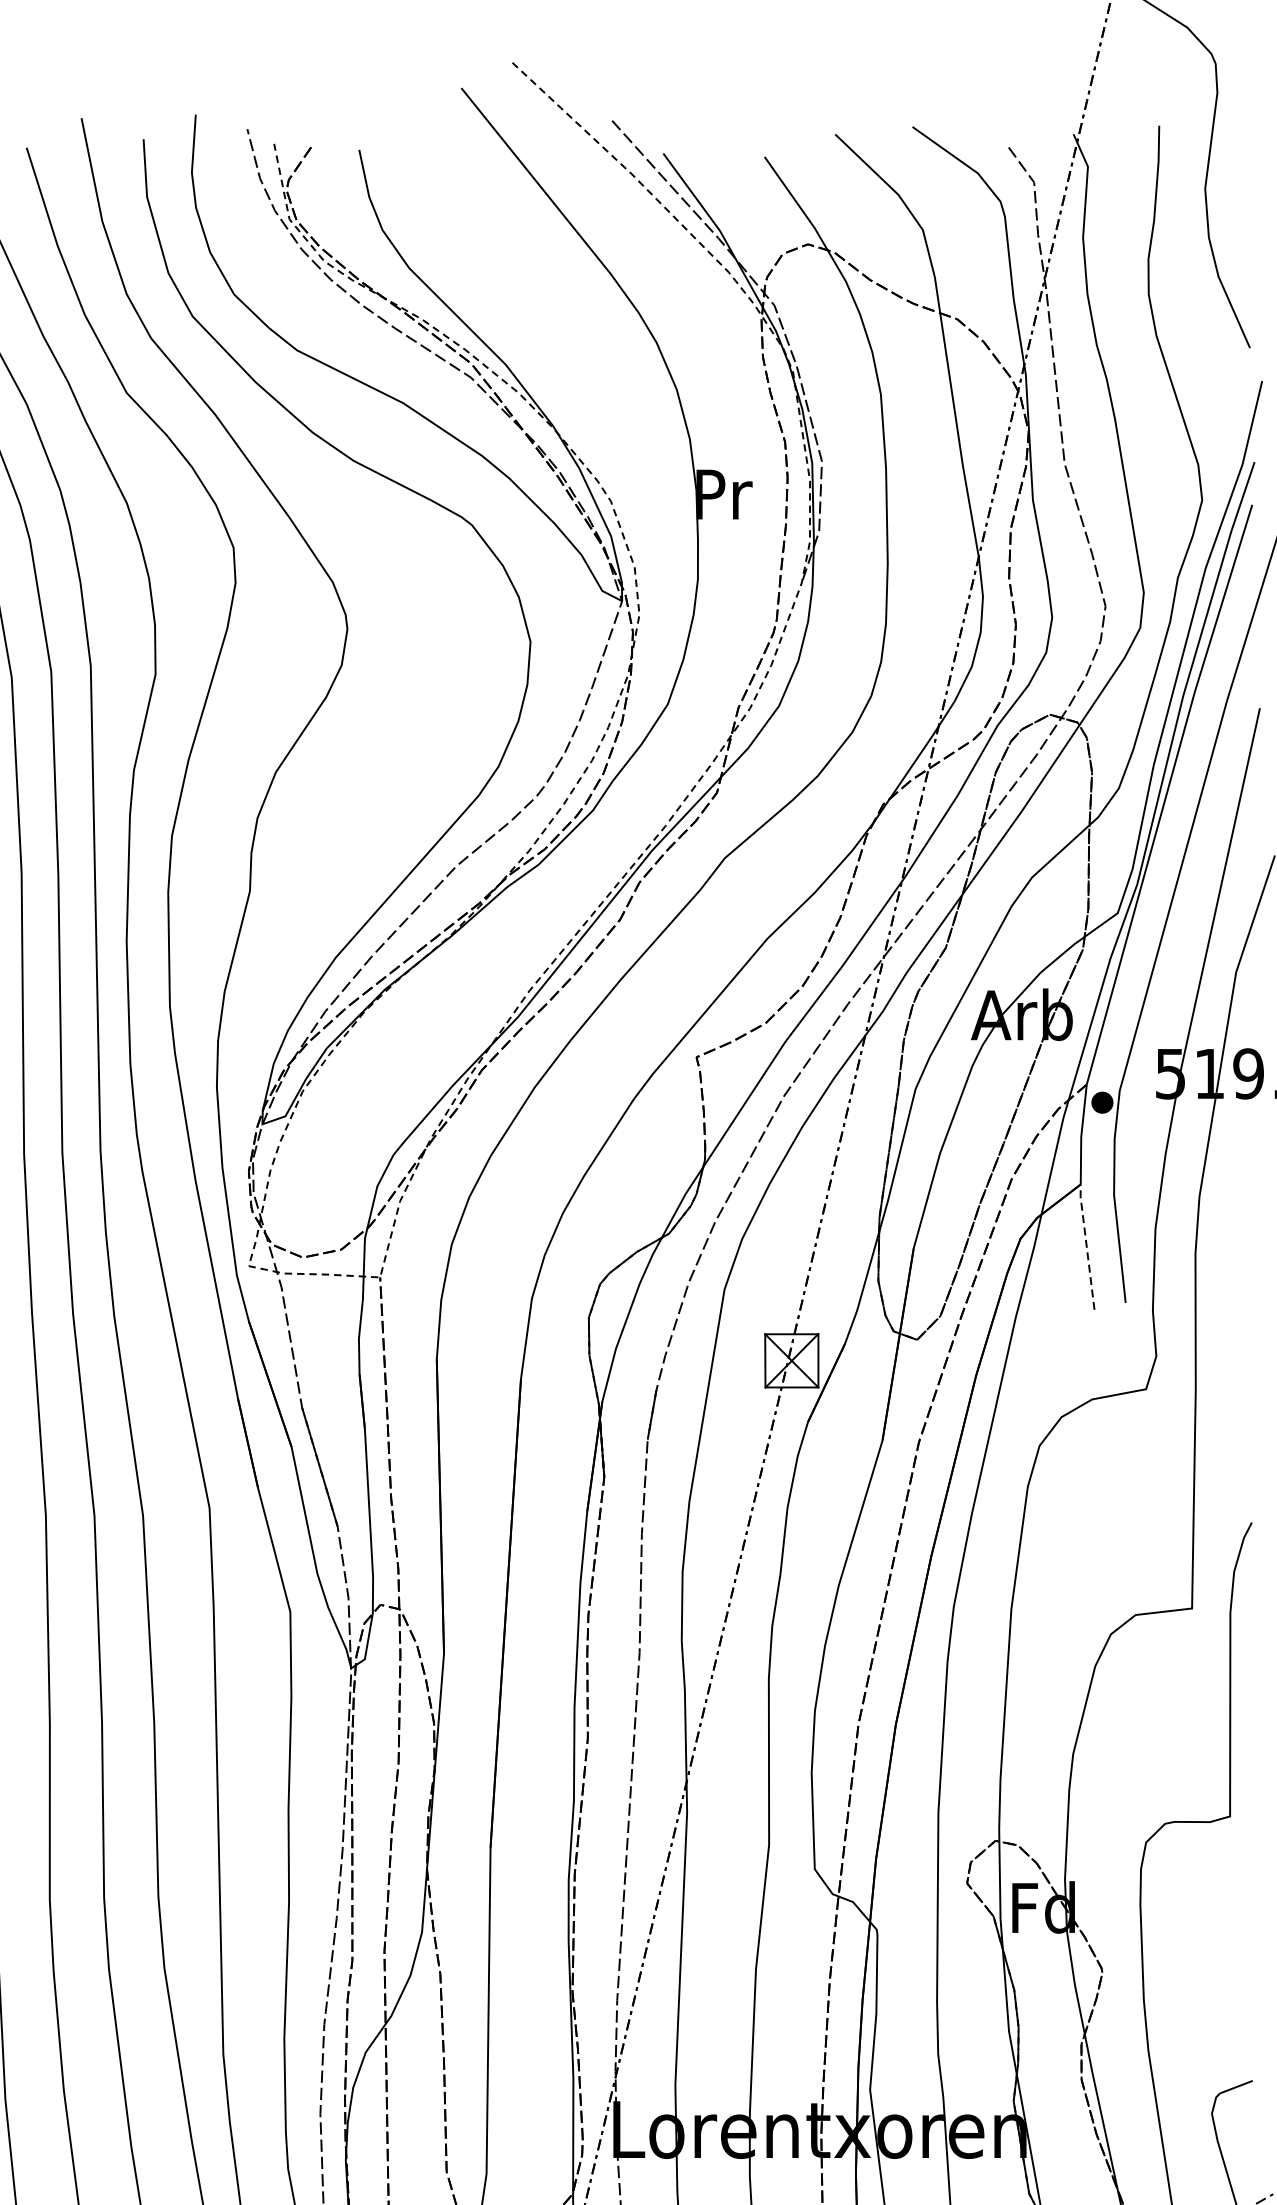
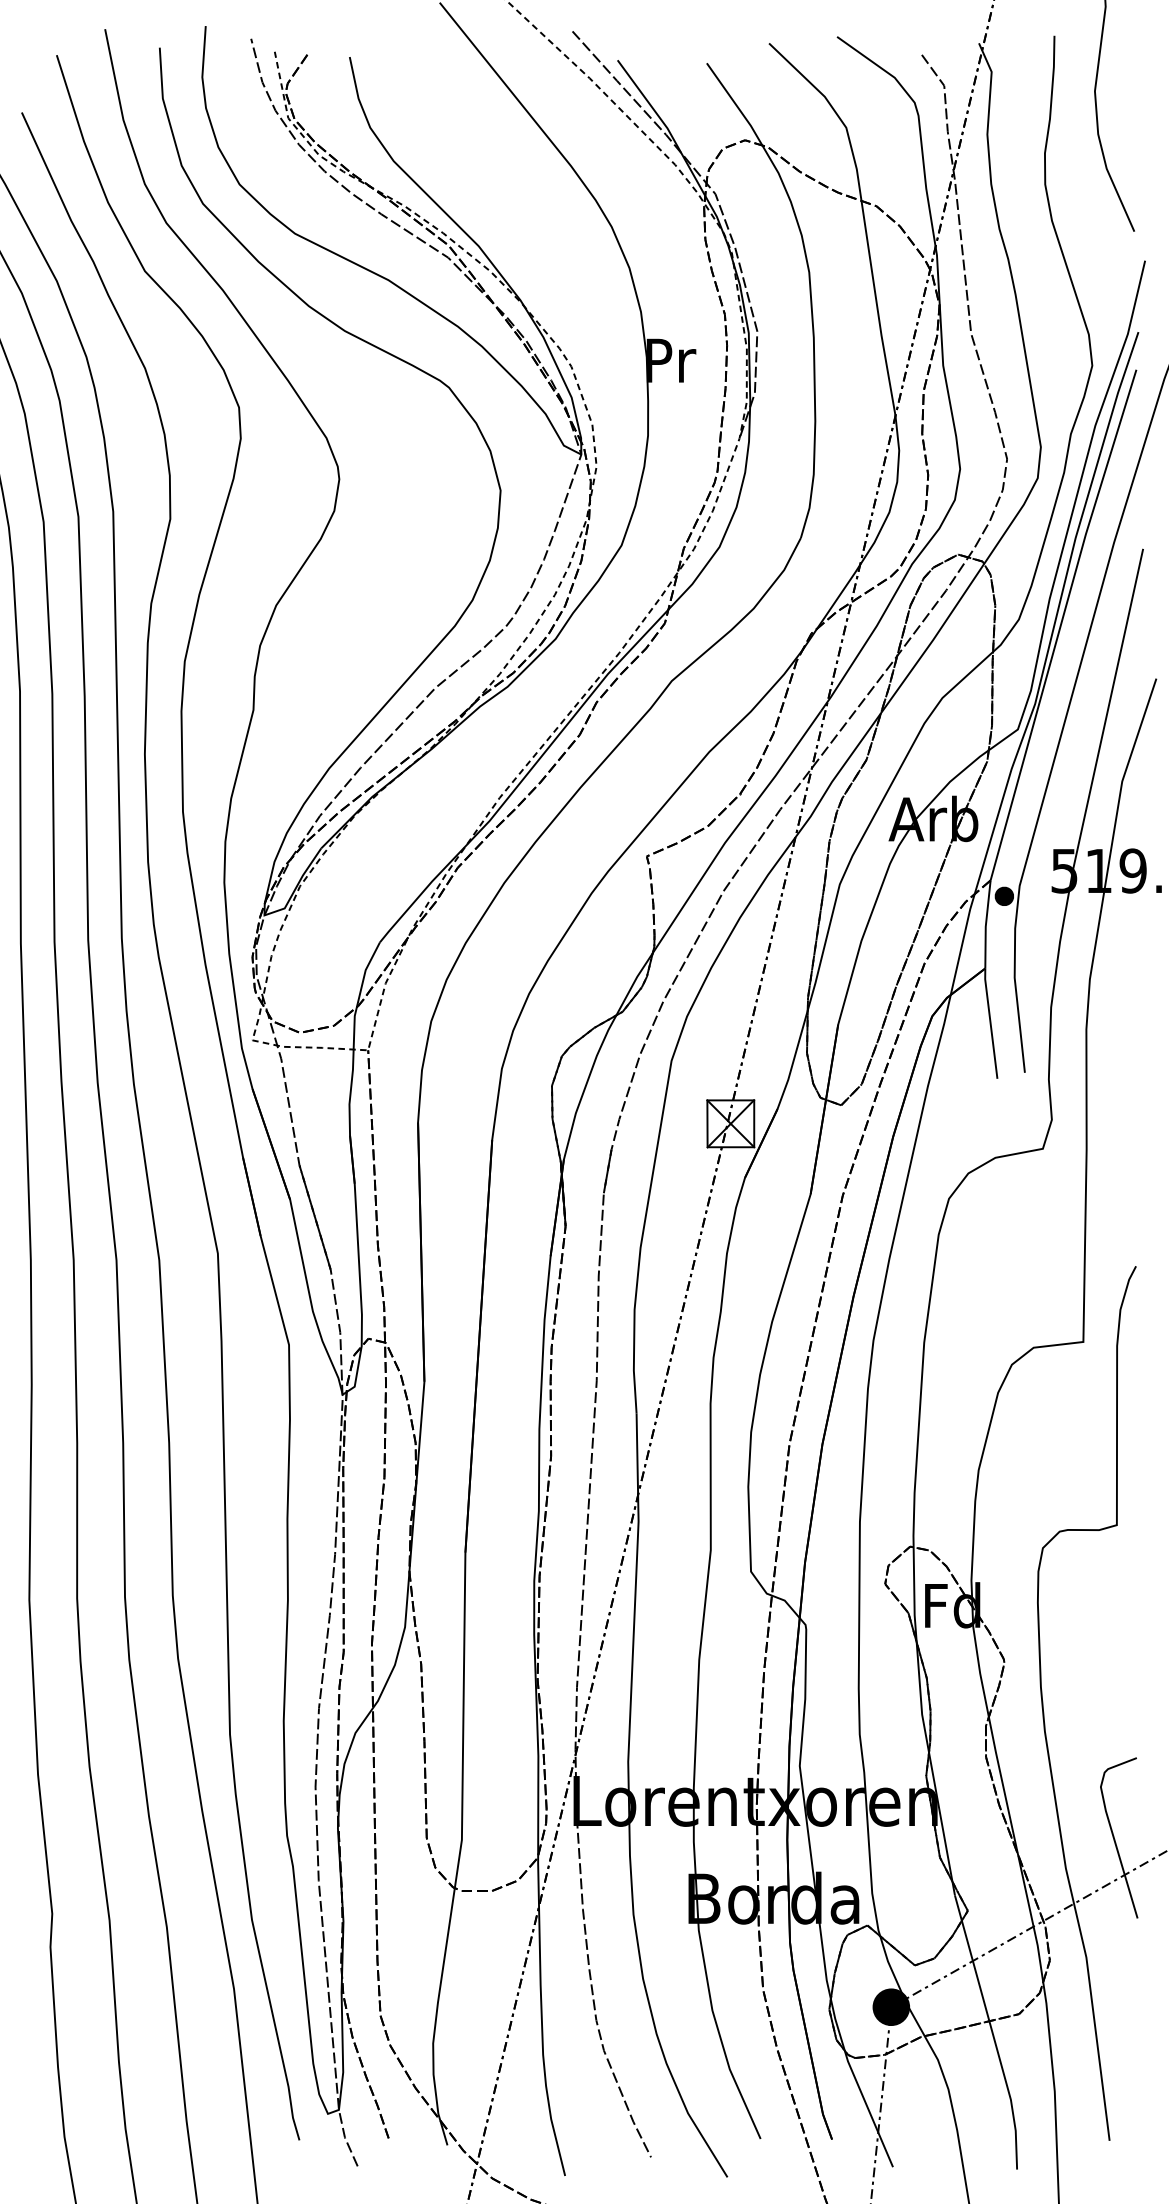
line: (1086, 1245) -> (990, 1022), dashed -> solid

